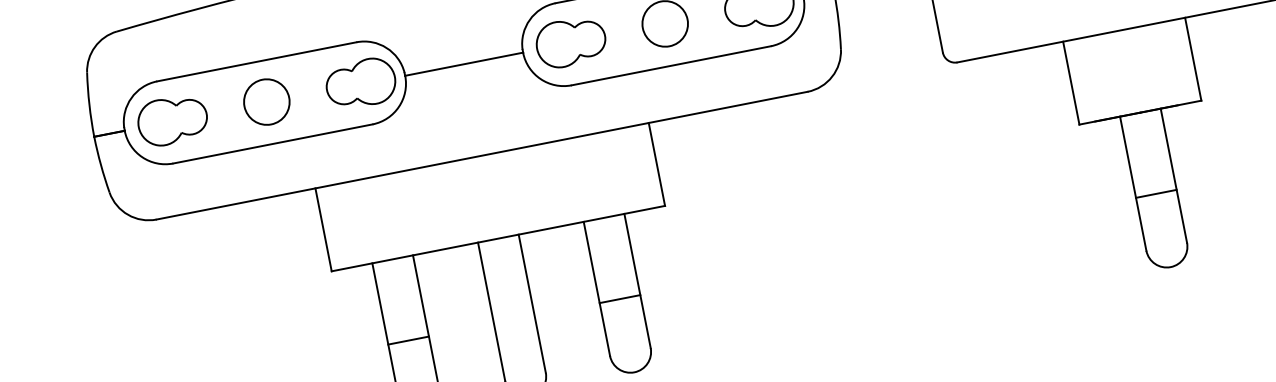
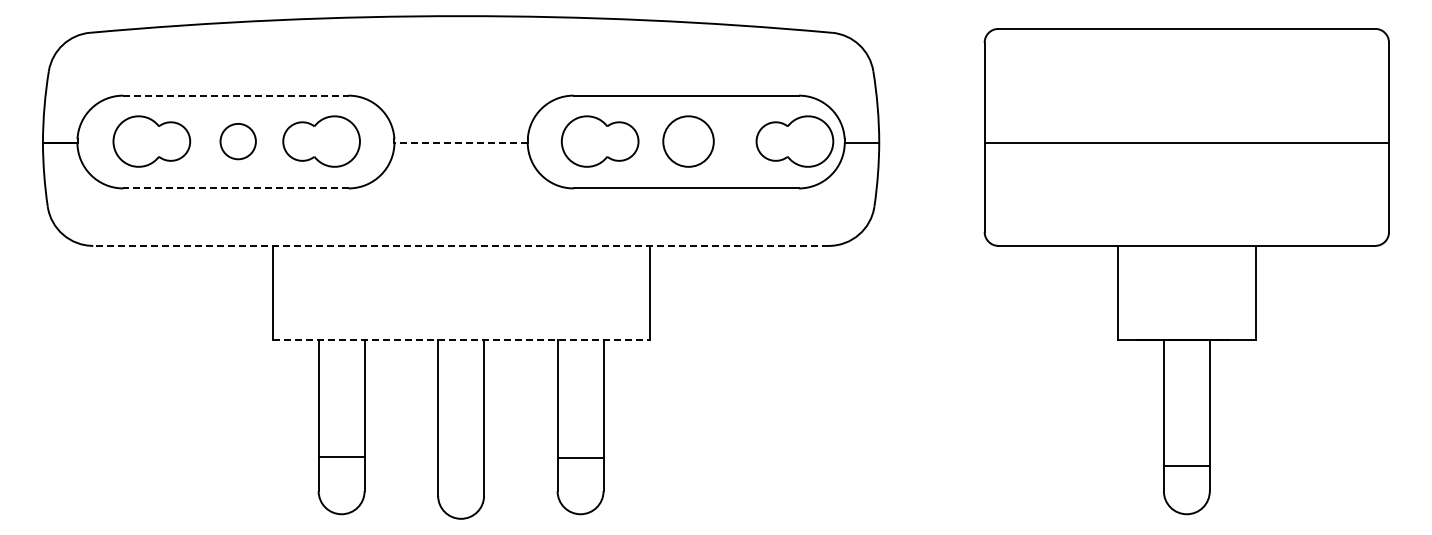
part: (570, 42) -> (599, 141), moved
line: (256, 61) -> (235, 95), solid -> dashed
line: (464, 64) -> (461, 142), solid -> dashed
part: (360, 83) -> (321, 141), moved
circle: (266, 102) -> (237, 141), size x0.7
part: (172, 120) -> (151, 141), moved
line: (272, 144) -> (235, 188), solid -> dashed
line: (482, 155) -> (461, 245), solid -> dashed
line: (1156, 193) -> (1186, 466), moved
line: (498, 238) -> (461, 339), solid -> dashed
line: (619, 299) -> (580, 458), moved
line: (408, 340) -> (341, 457), moved

